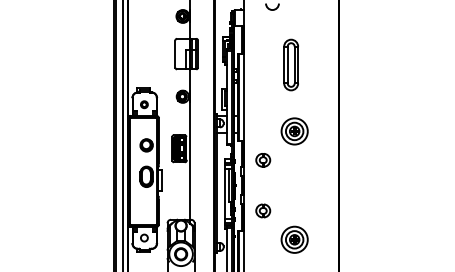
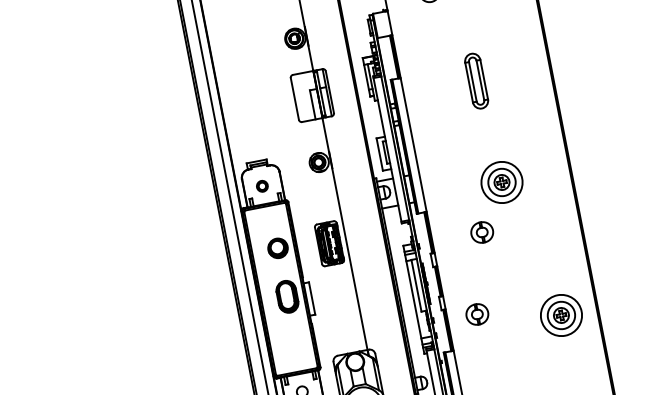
part: (290, 64) -> (475, 80), size x0.7
part: (263, 160) -> (482, 232), moved
part: (294, 239) -> (561, 315), moved

